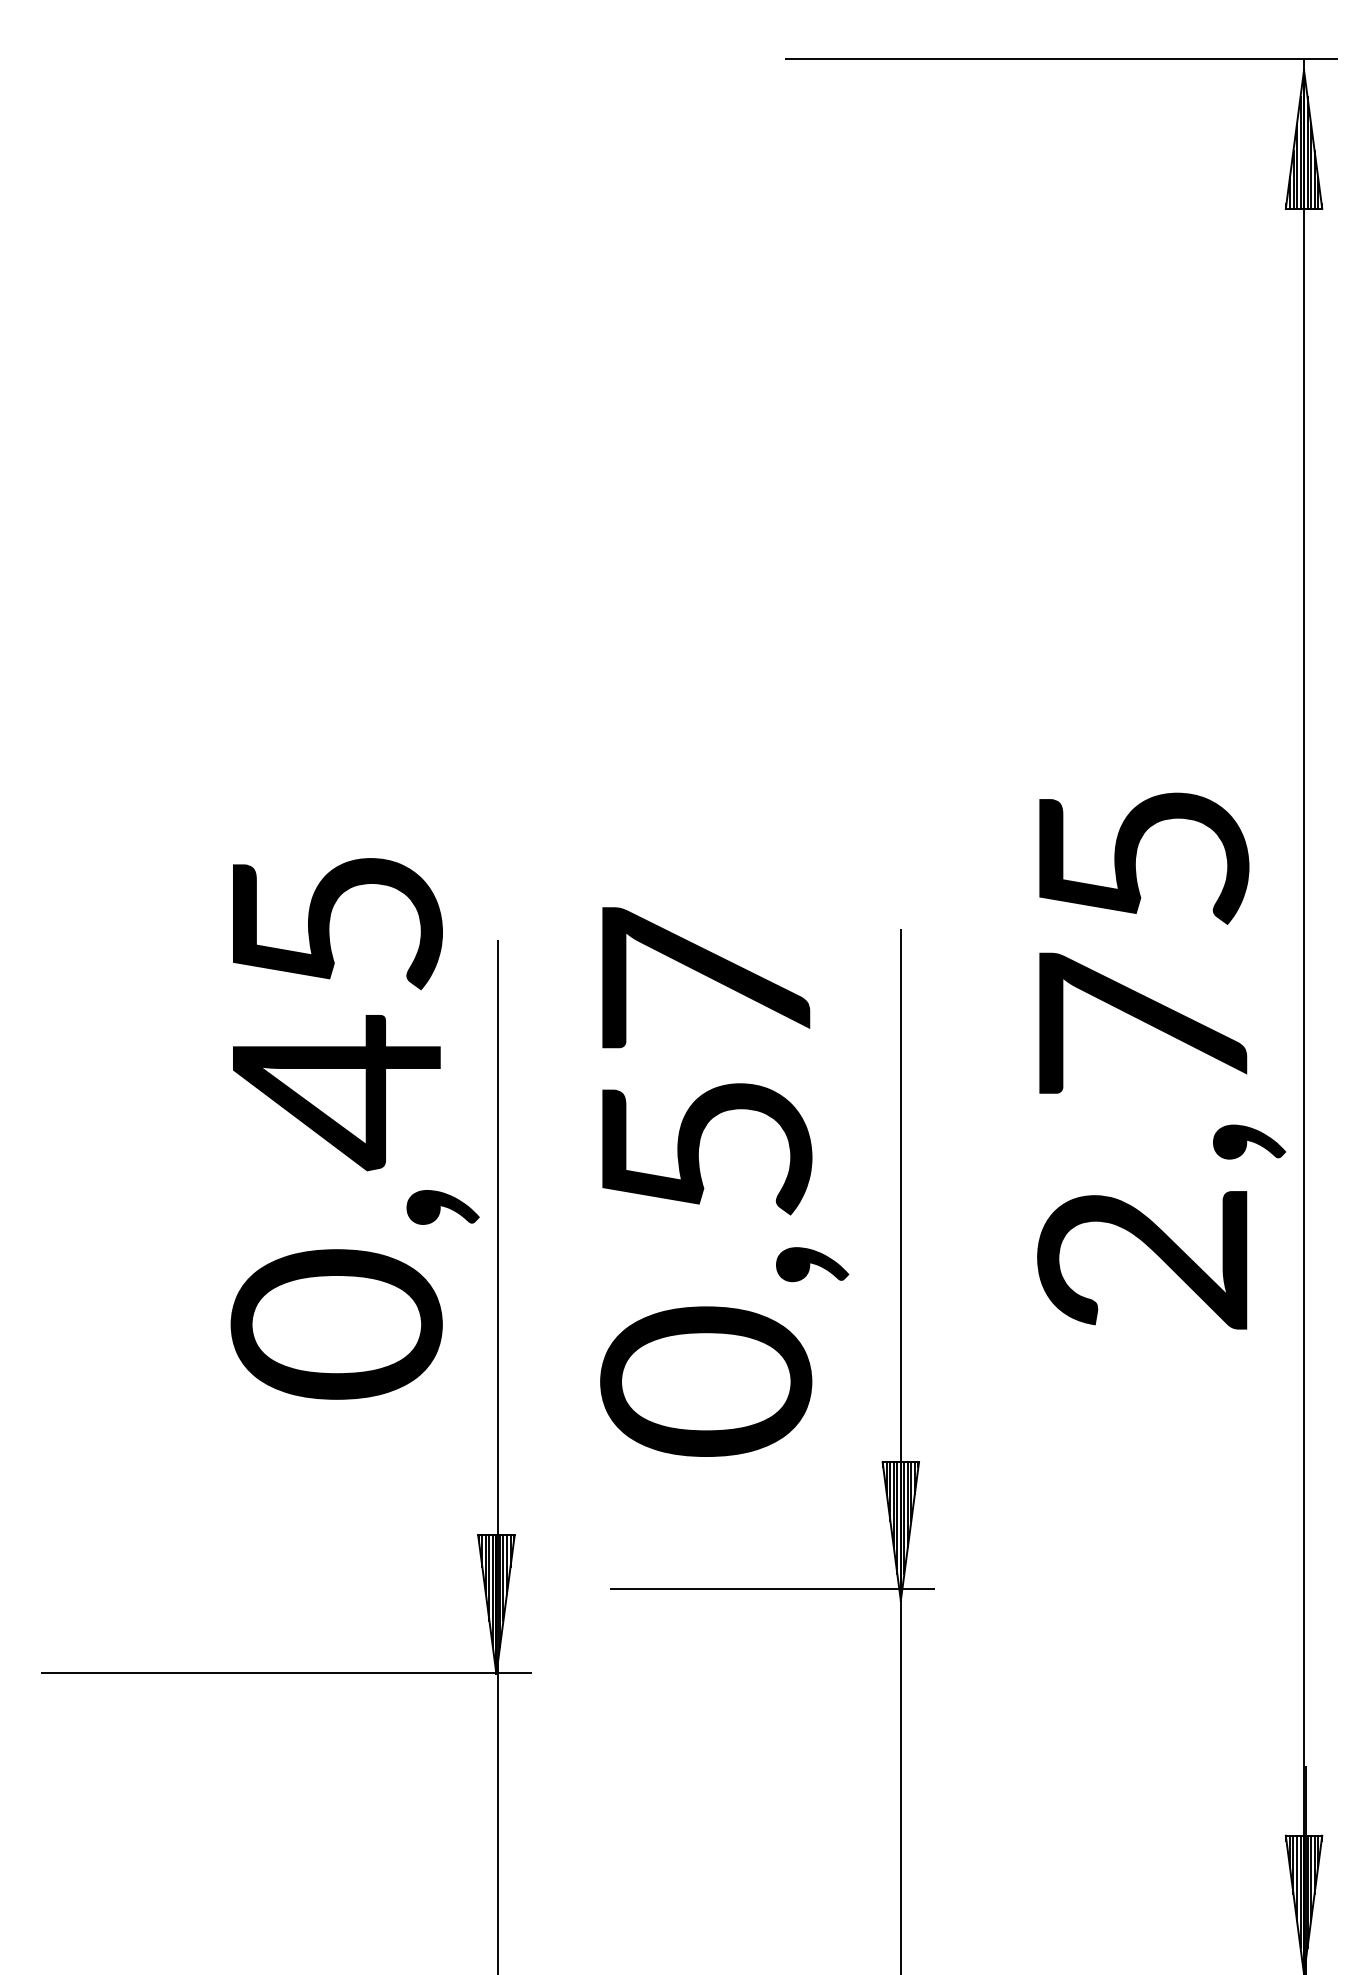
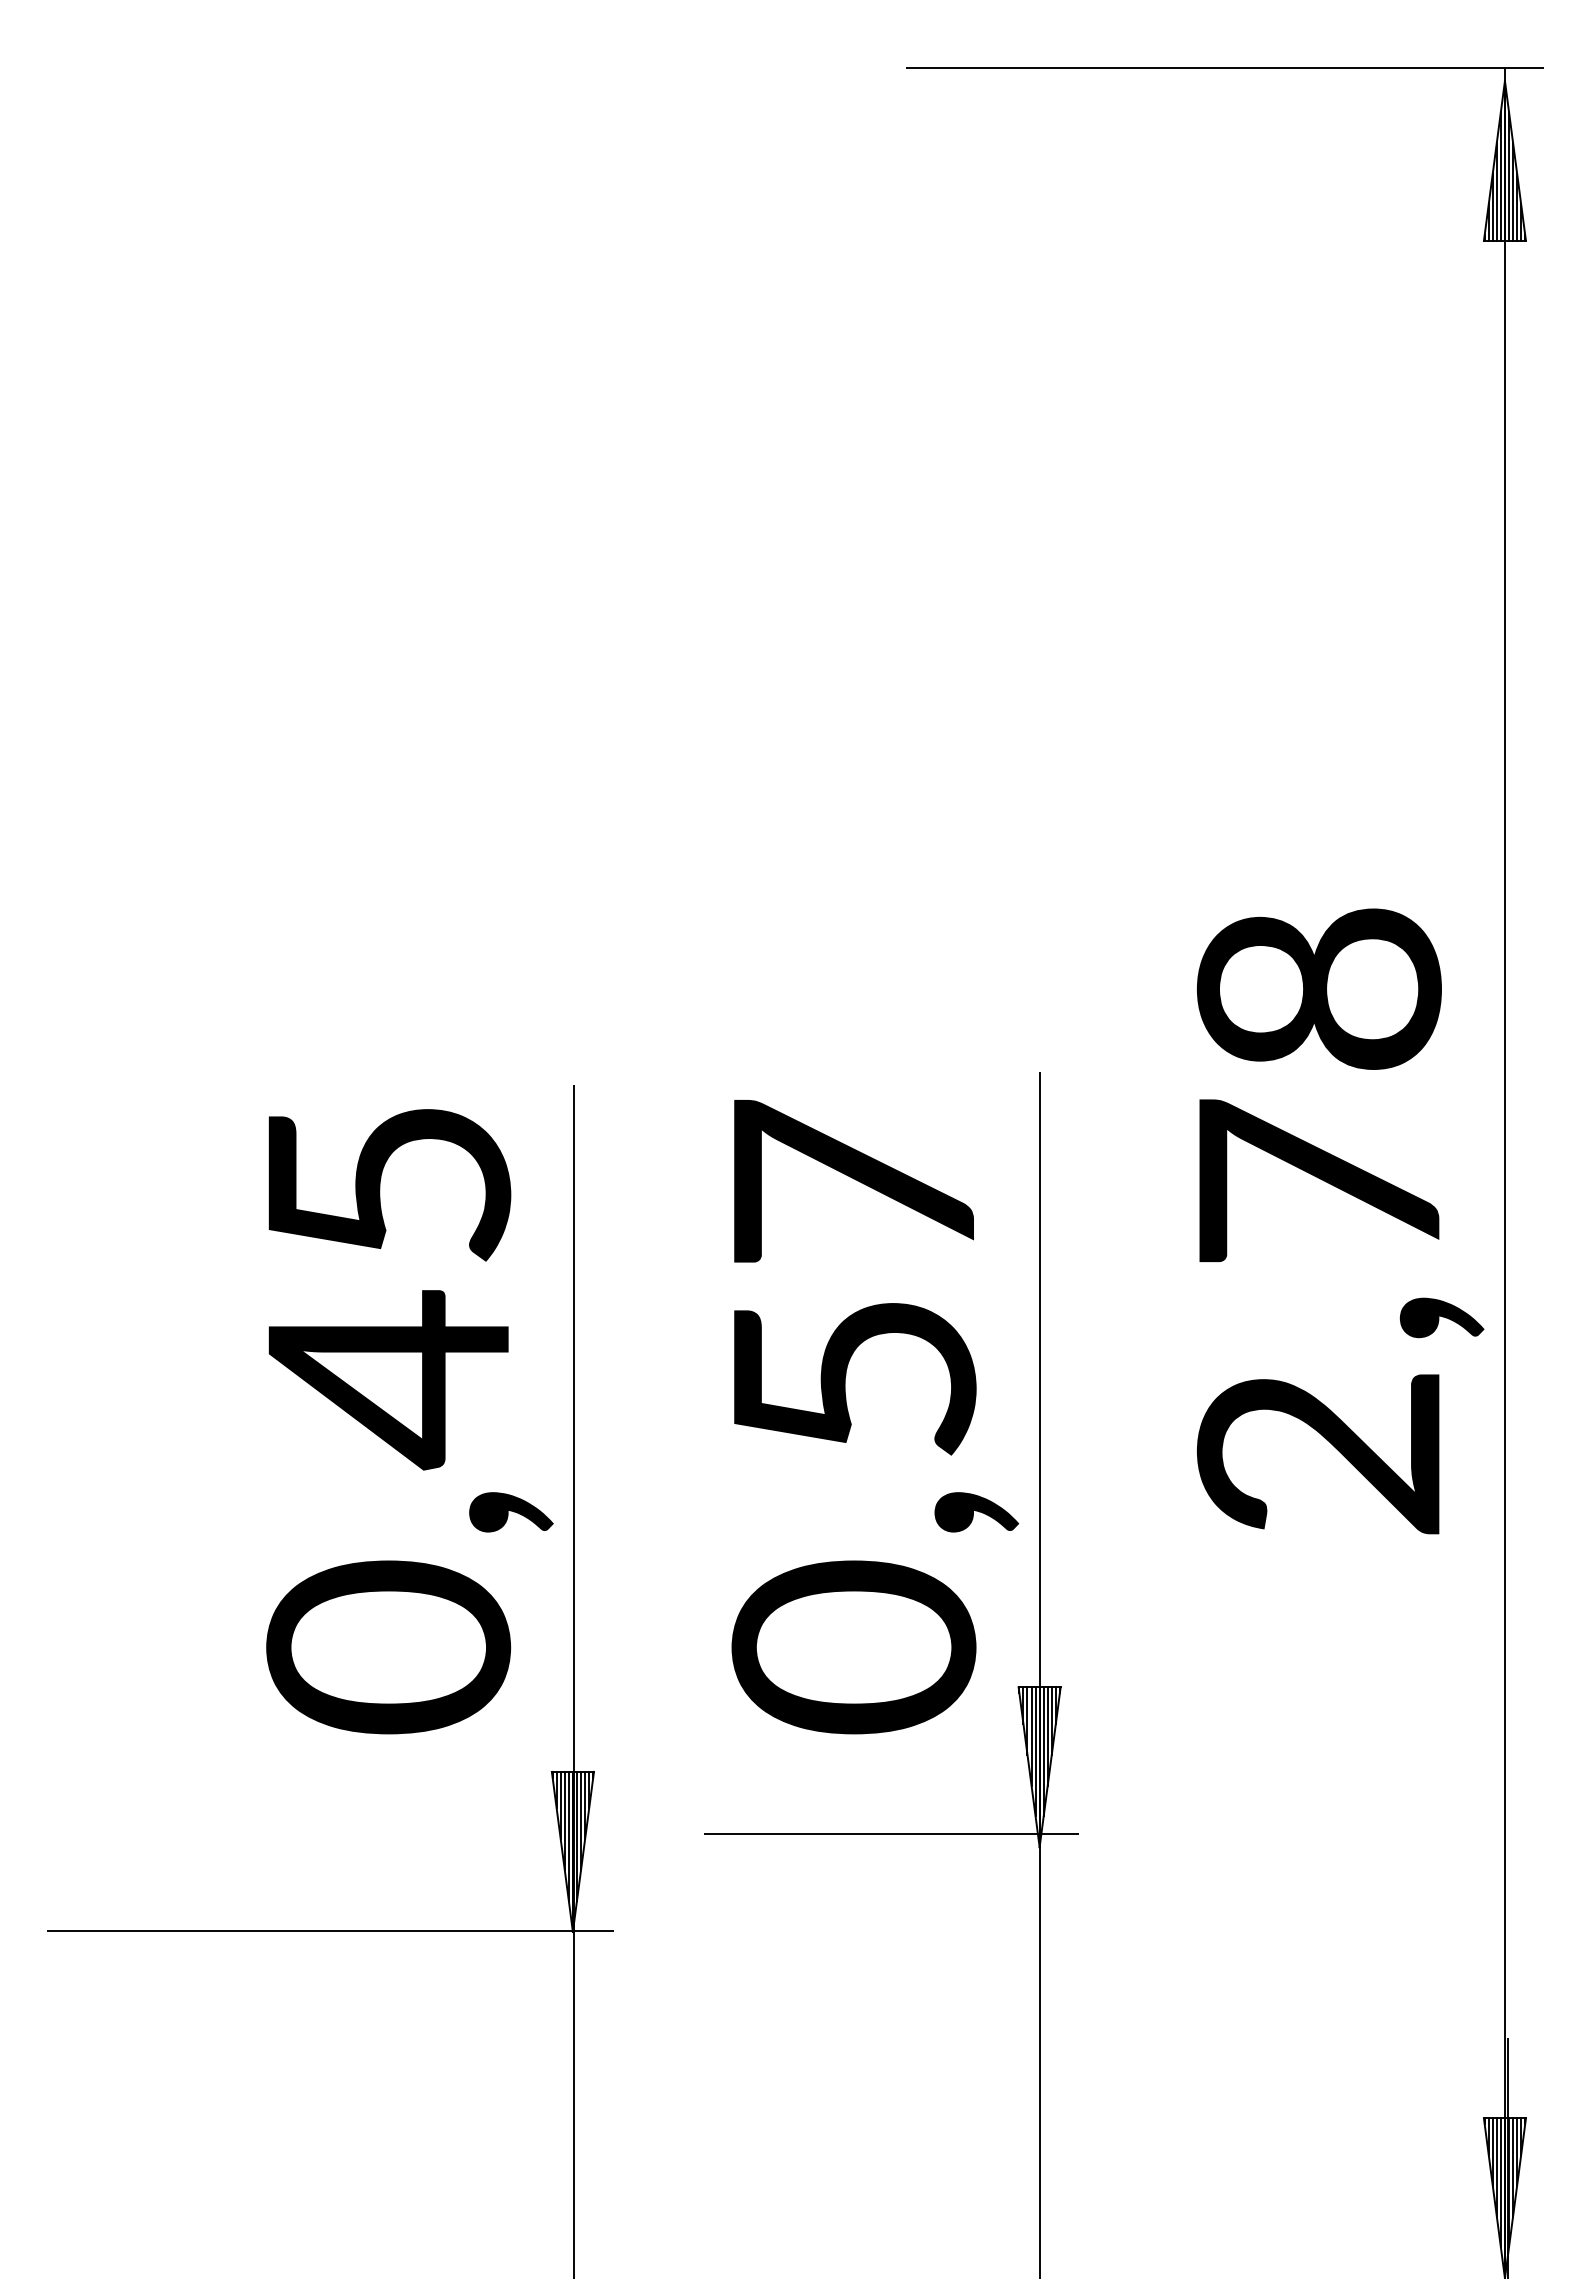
text: (1142, 856) -> (1318, 988), 2,75 -> 2,78
text: (354, 1128) -> (409, 1421), moved
text: (724, 1182) -> (875, 1417), moved

